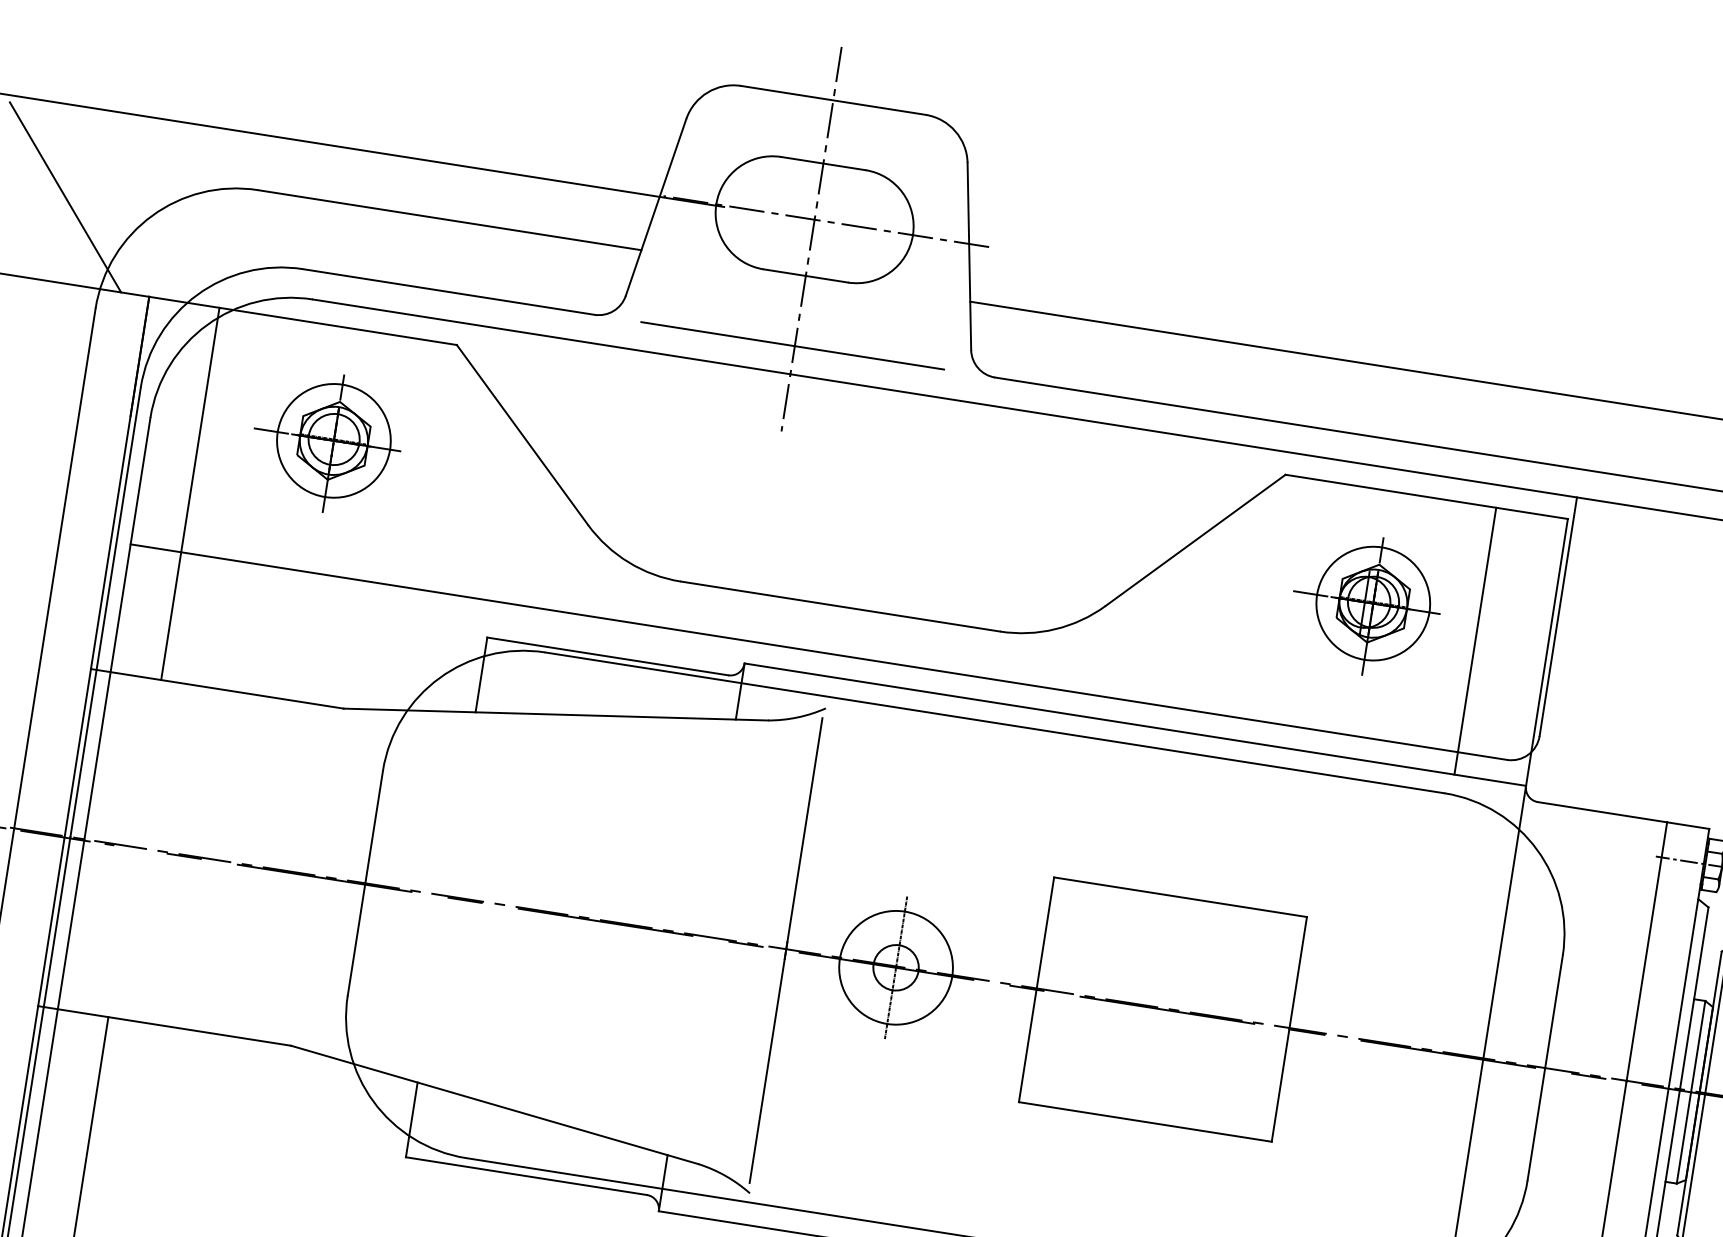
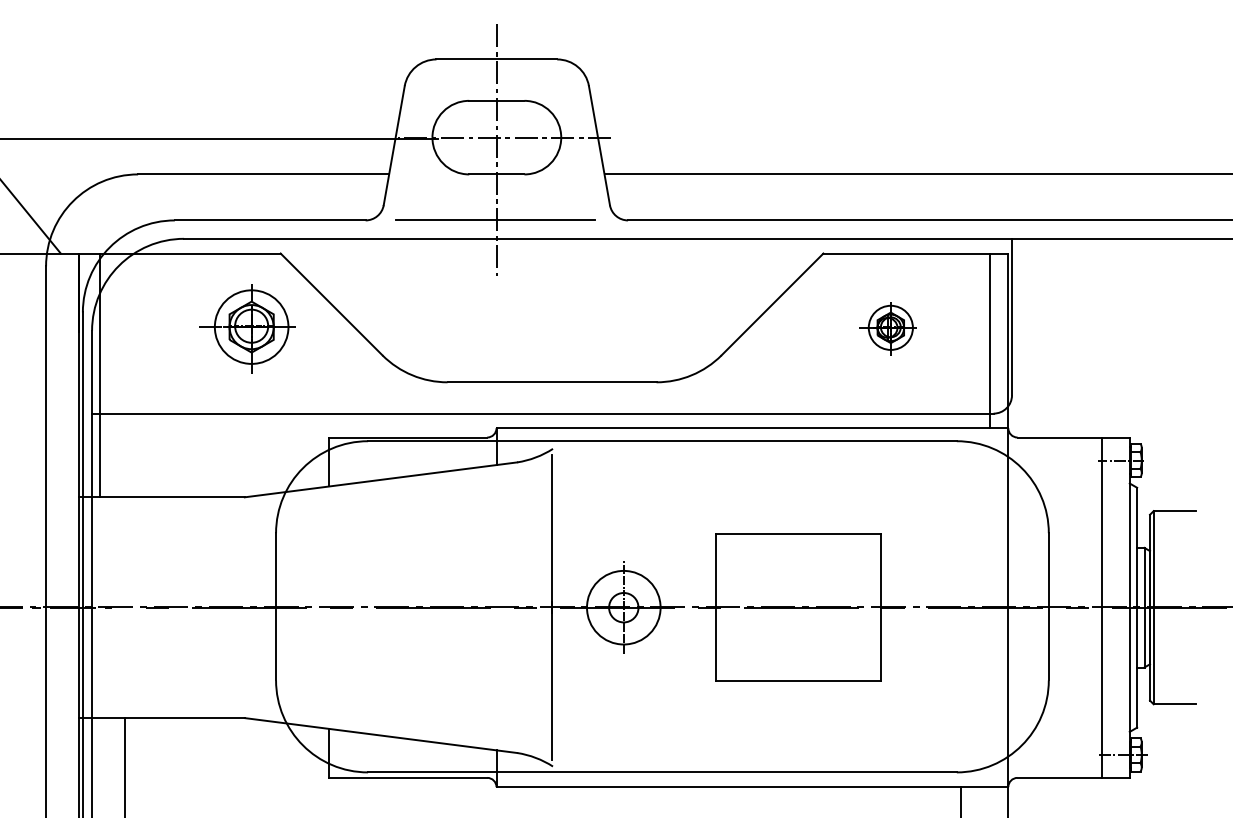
part: (327, 441) -> (247, 328), moved
line: (190, 494) -> (100, 375), moved
part: (1366, 604) -> (888, 328), size x0.6
line: (1475, 640) -> (990, 340), moved

